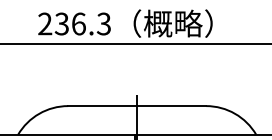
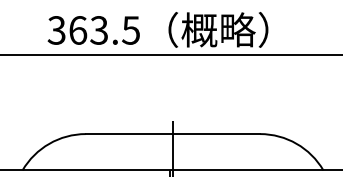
text: (74, 23) -> (93, 29), 236.3 -> 363.5

